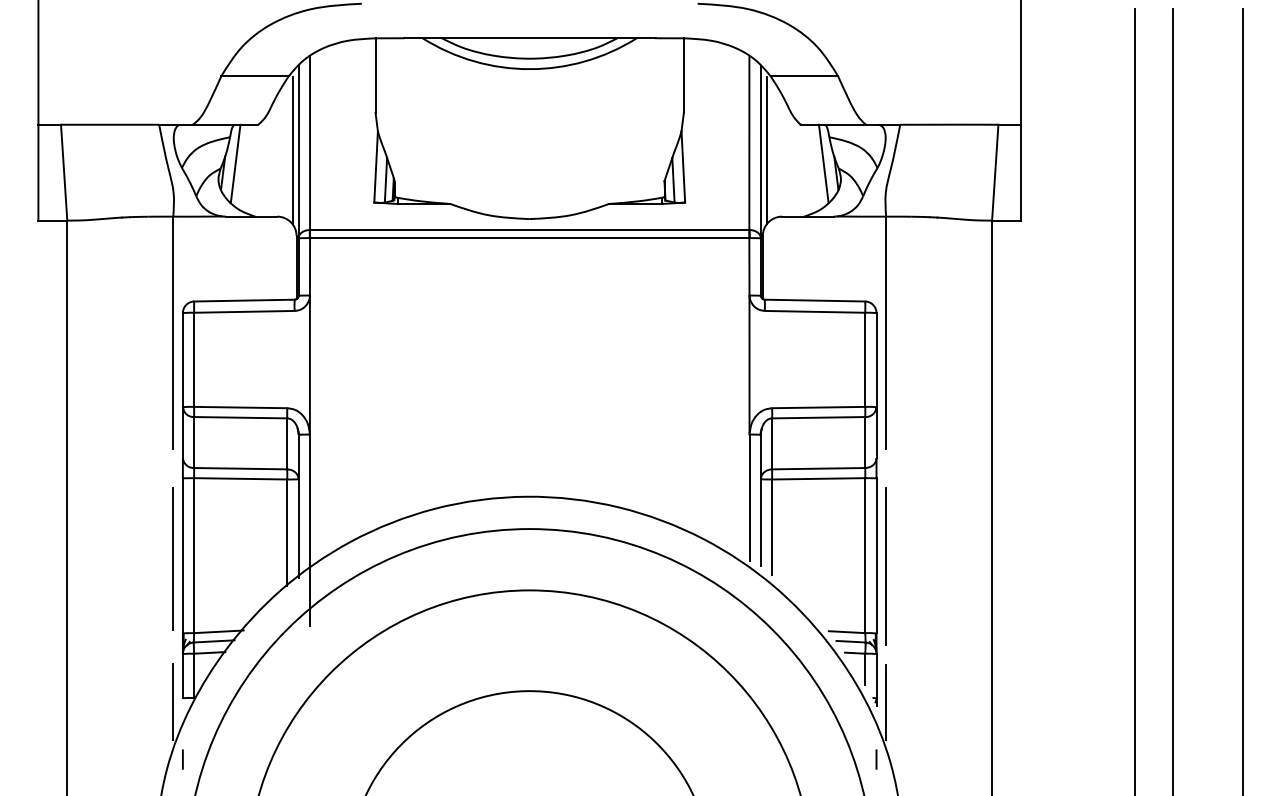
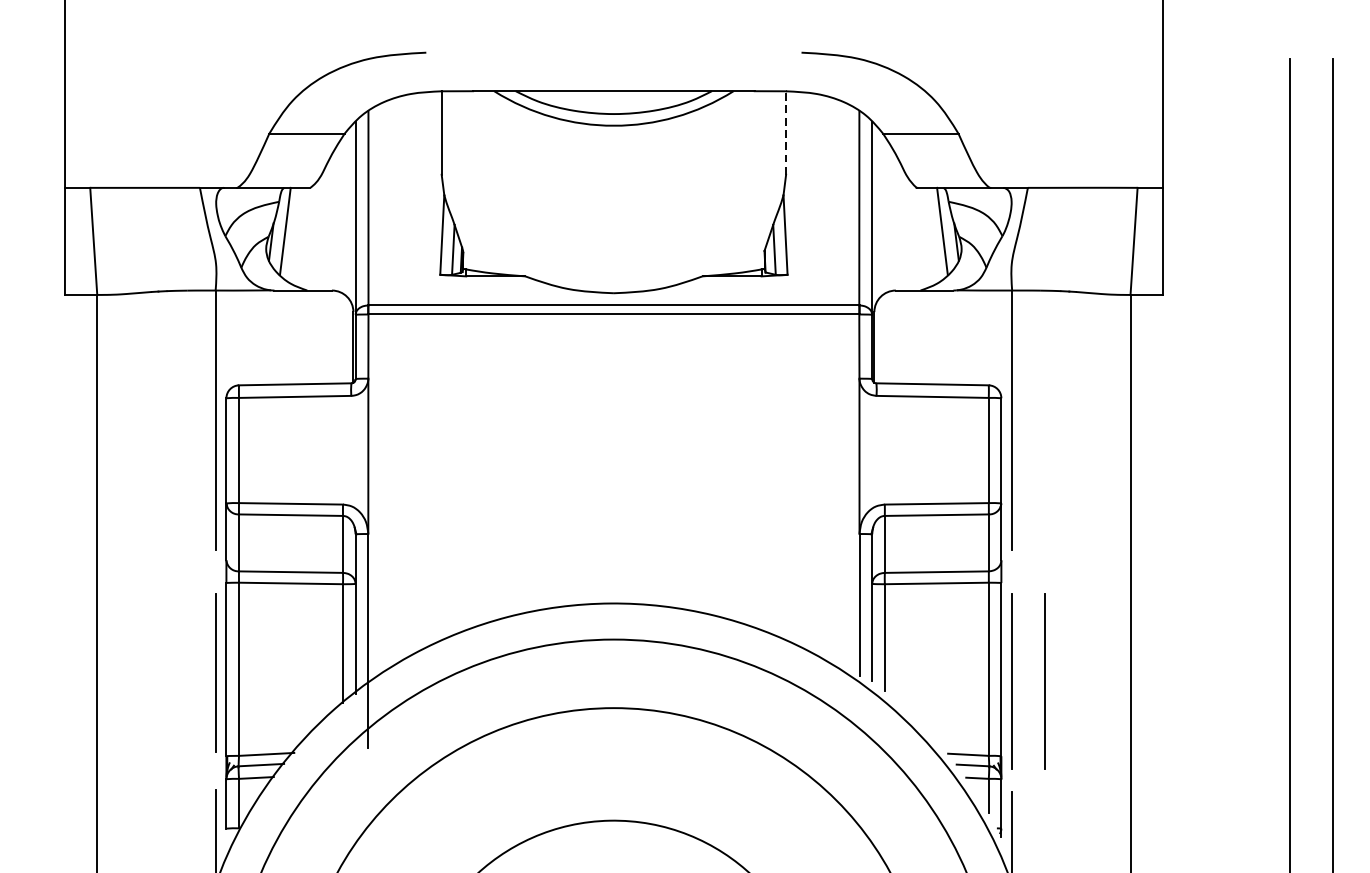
line: (683, 75) -> (785, 132), solid -> dashed
line: (292, 150) -> (348, 216), removed
line: (766, 150) -> (878, 216), removed
line: (914, 566) -> (1043, 681), added

